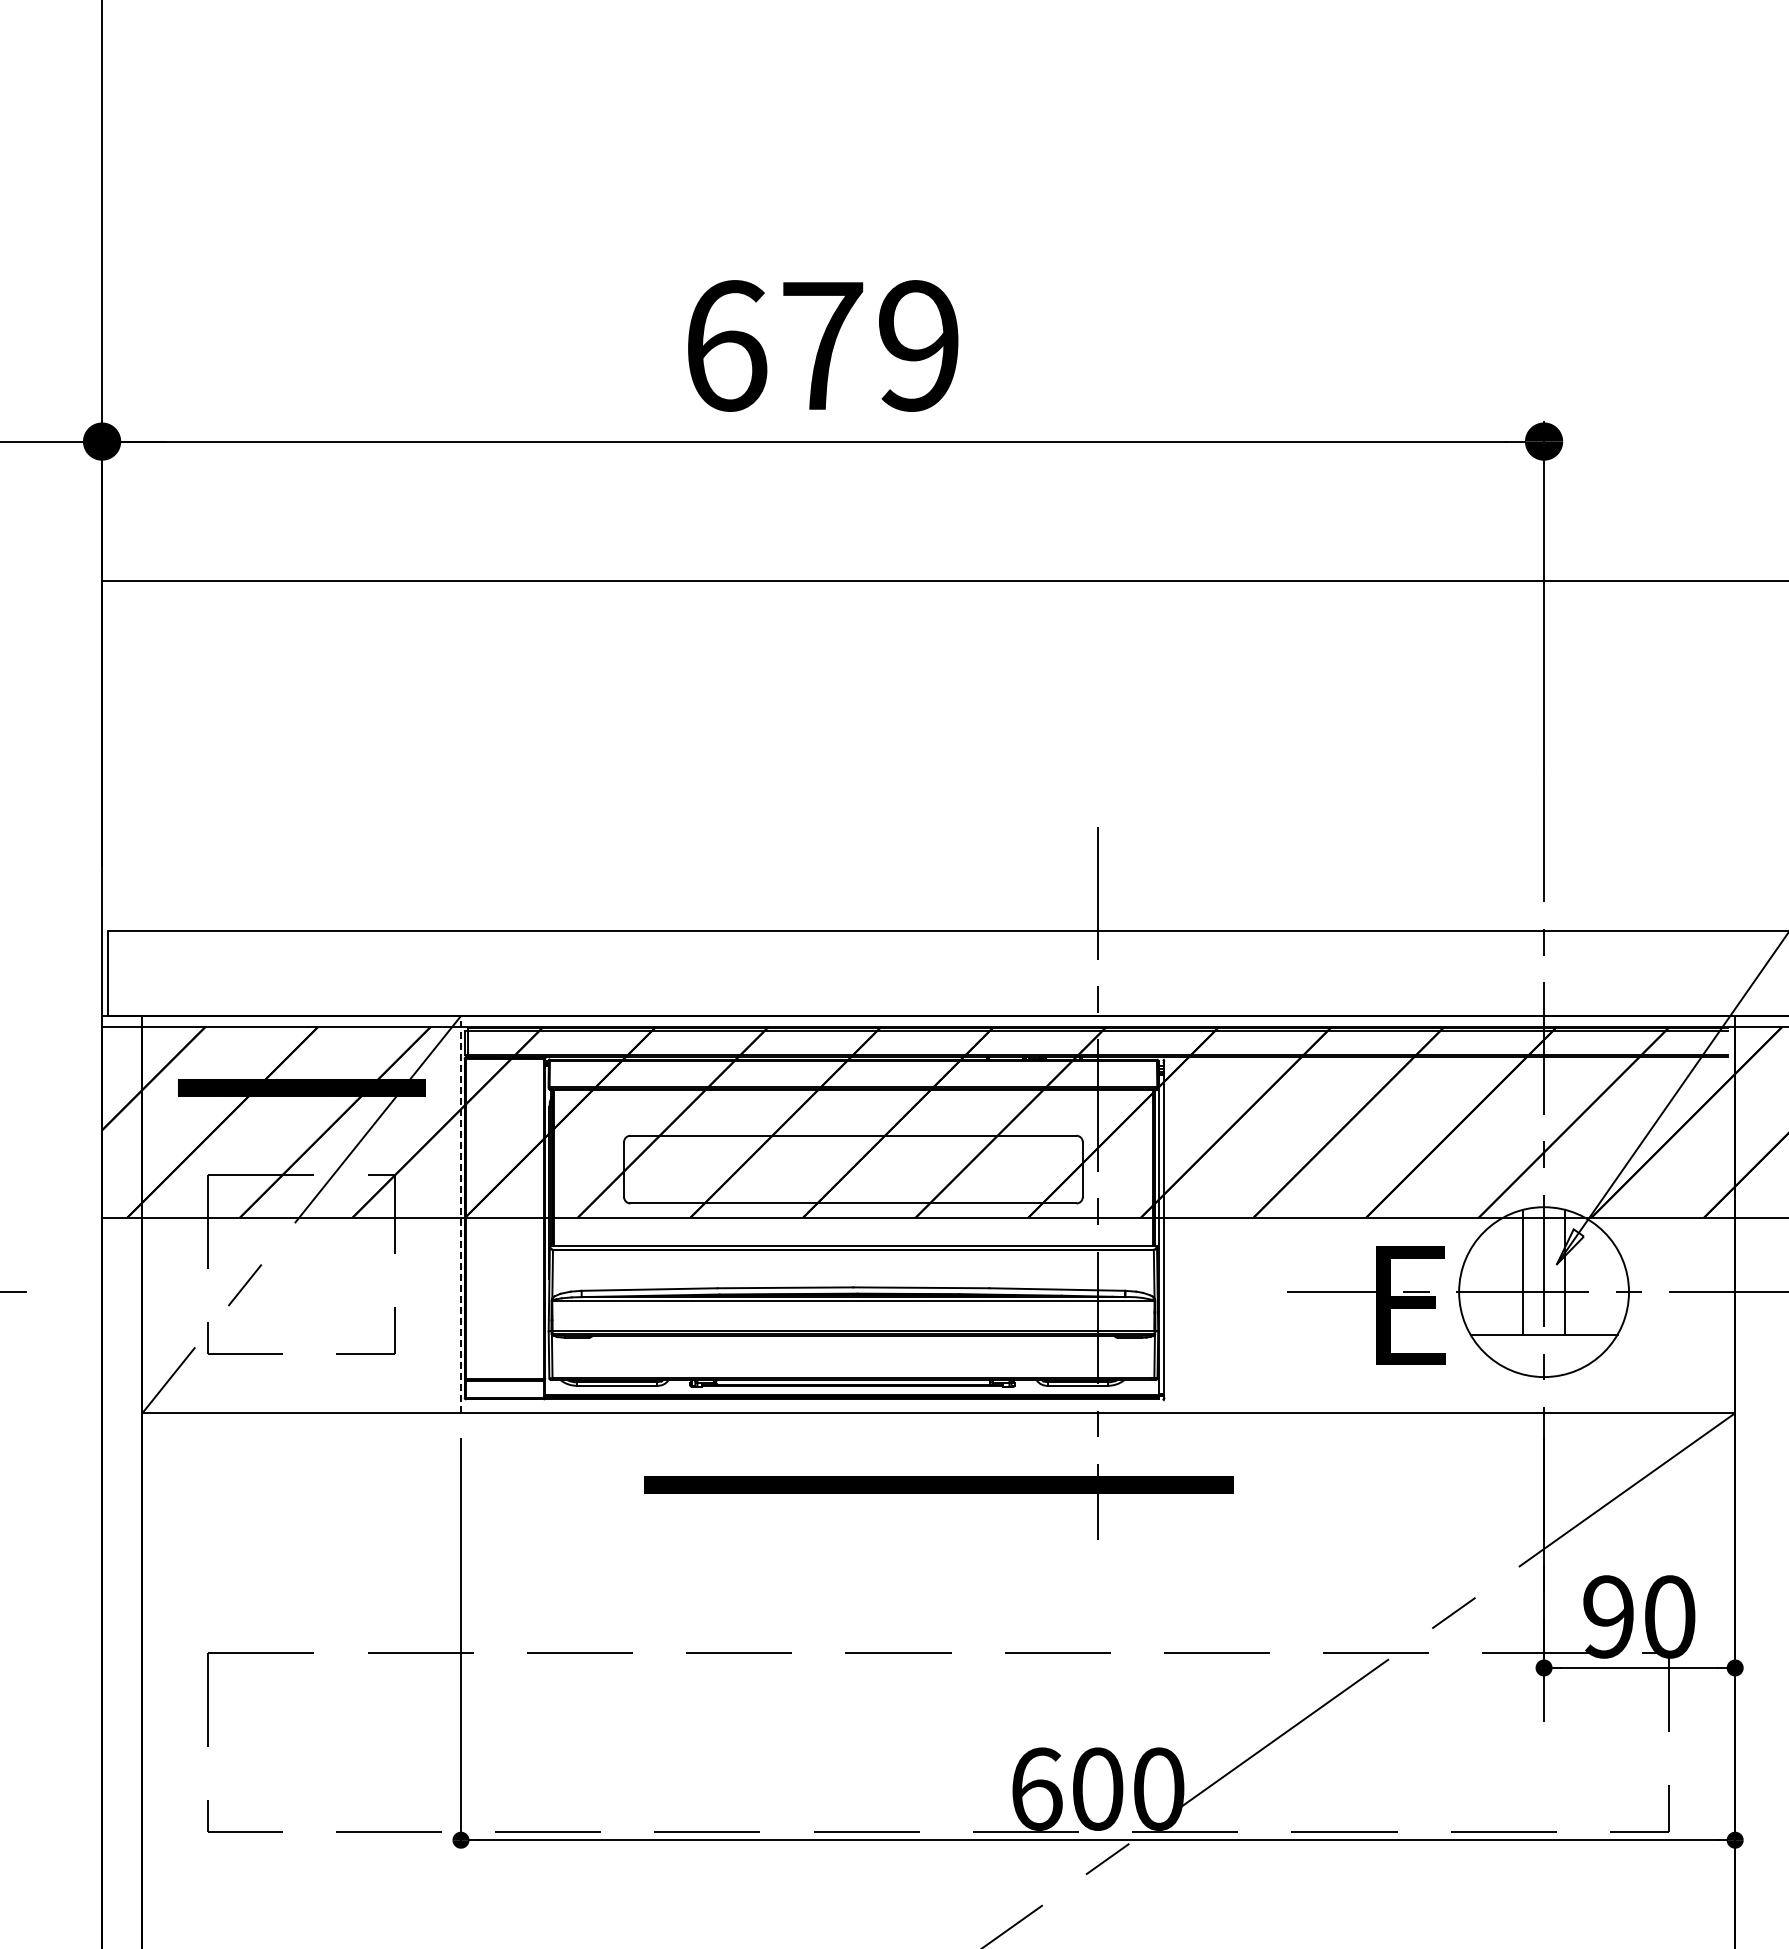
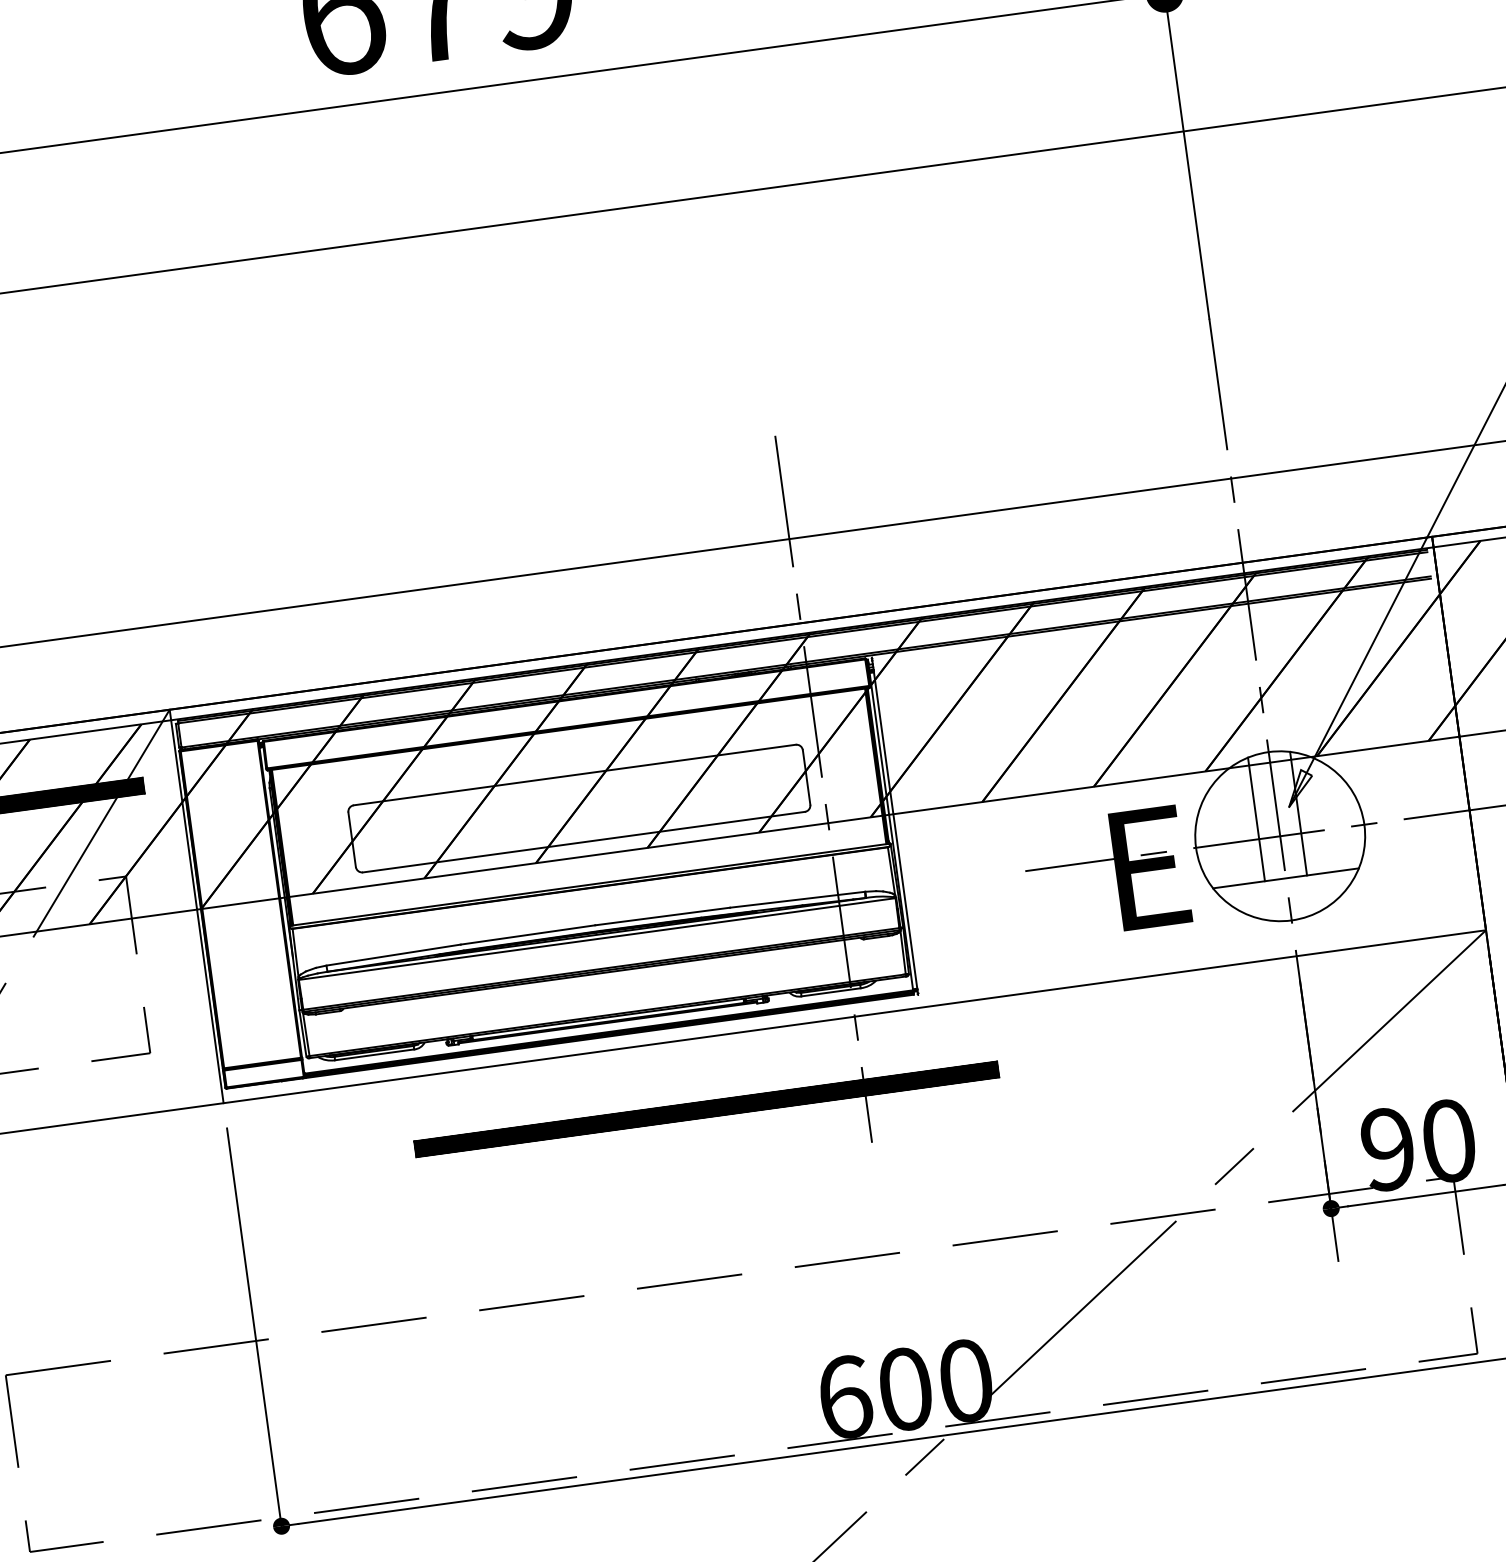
line: (460, 1214) -> (196, 906), dashed -> solid

